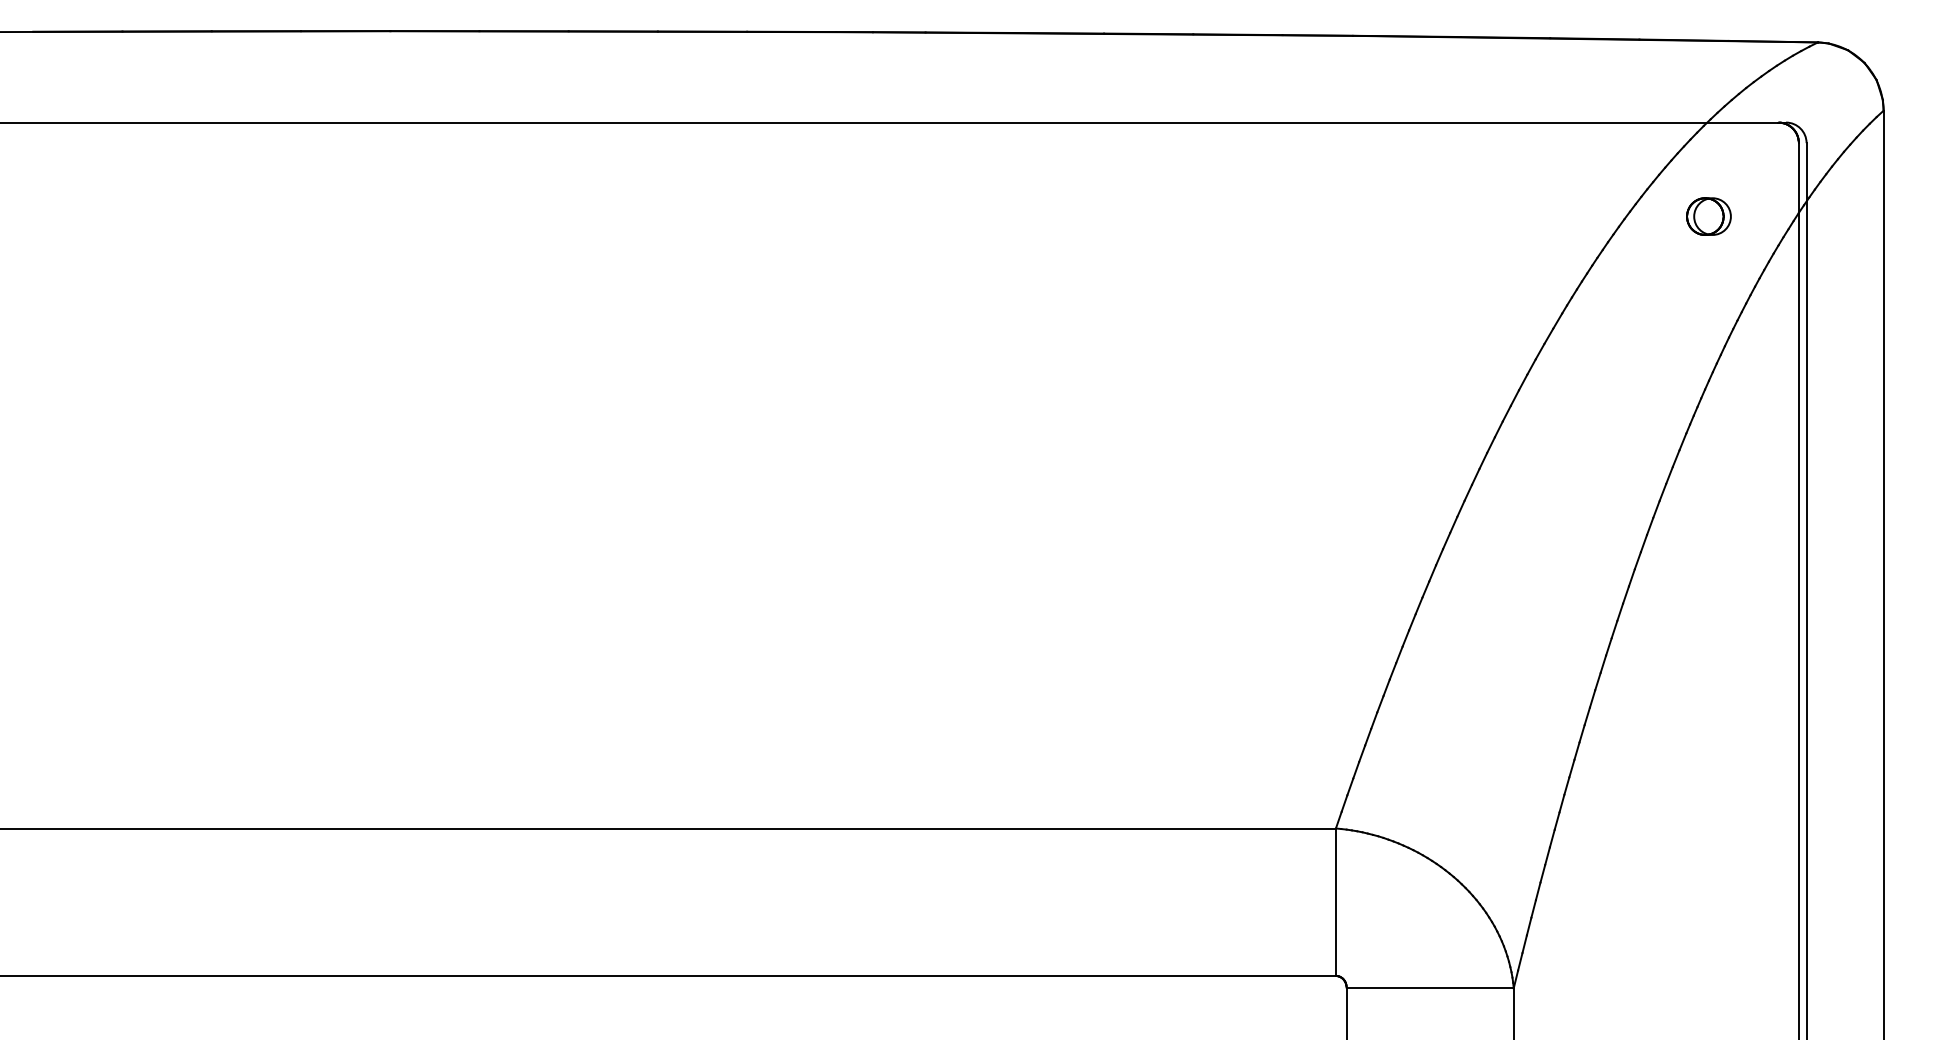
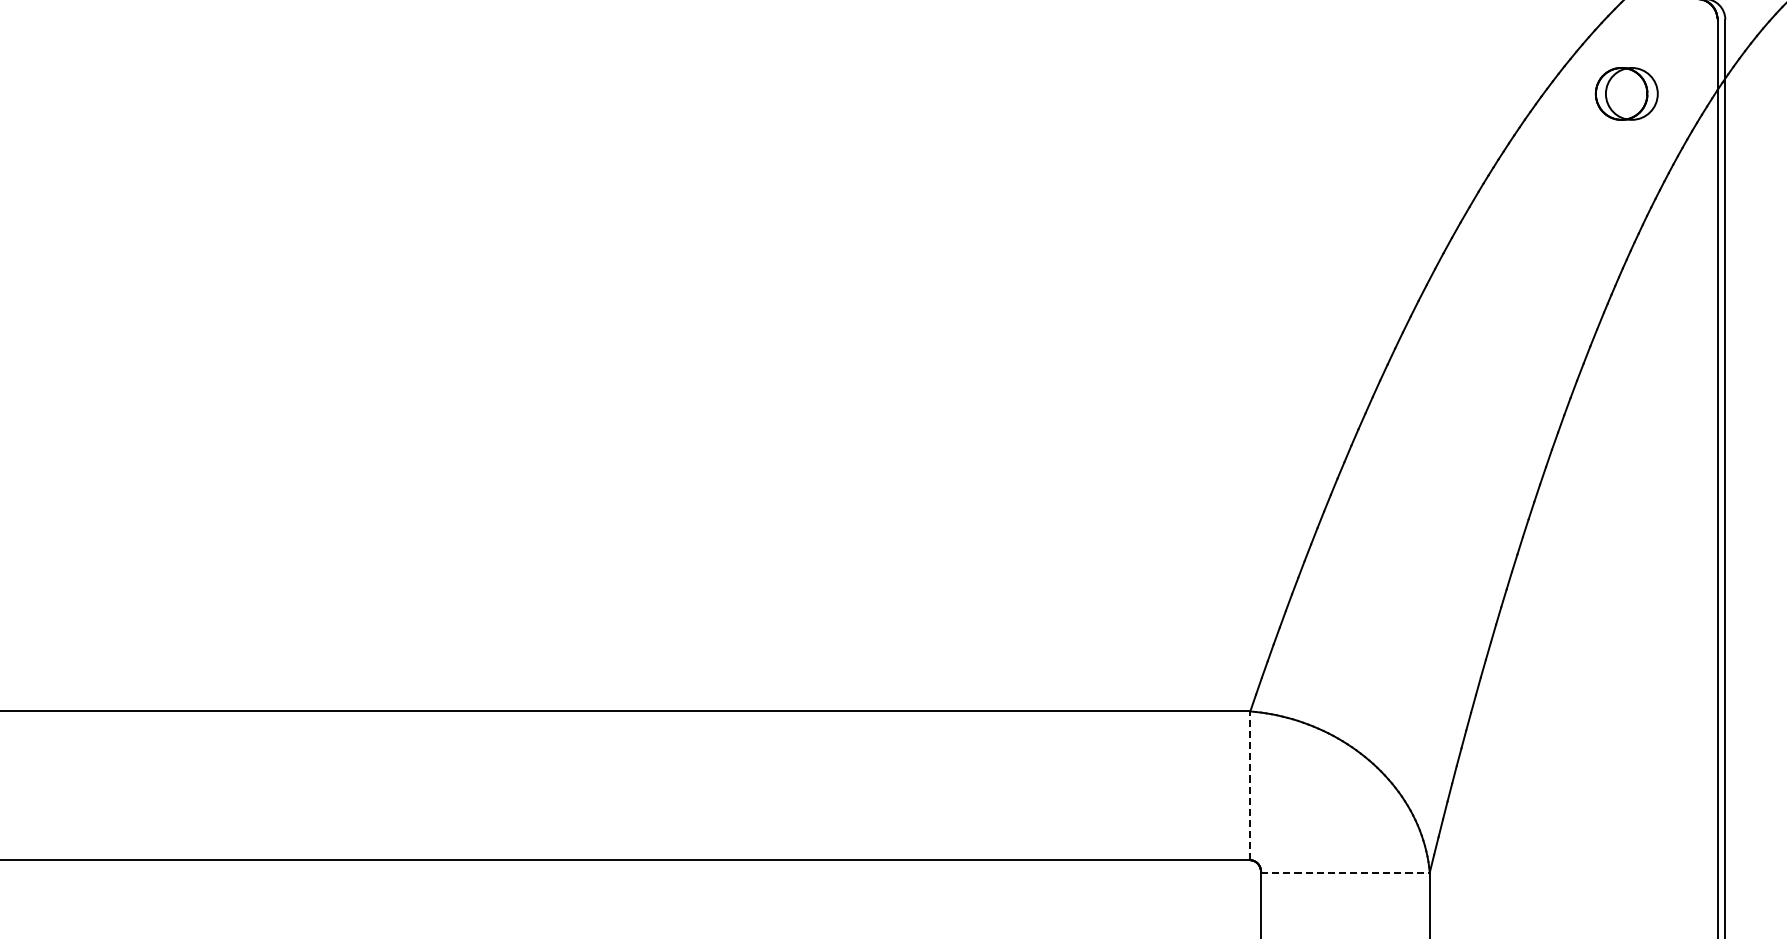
part: (1708, 216) -> (1626, 93), size x1.4
line: (1335, 902) -> (1249, 786), solid -> dashed
line: (1430, 988) -> (1345, 872), solid -> dashed

